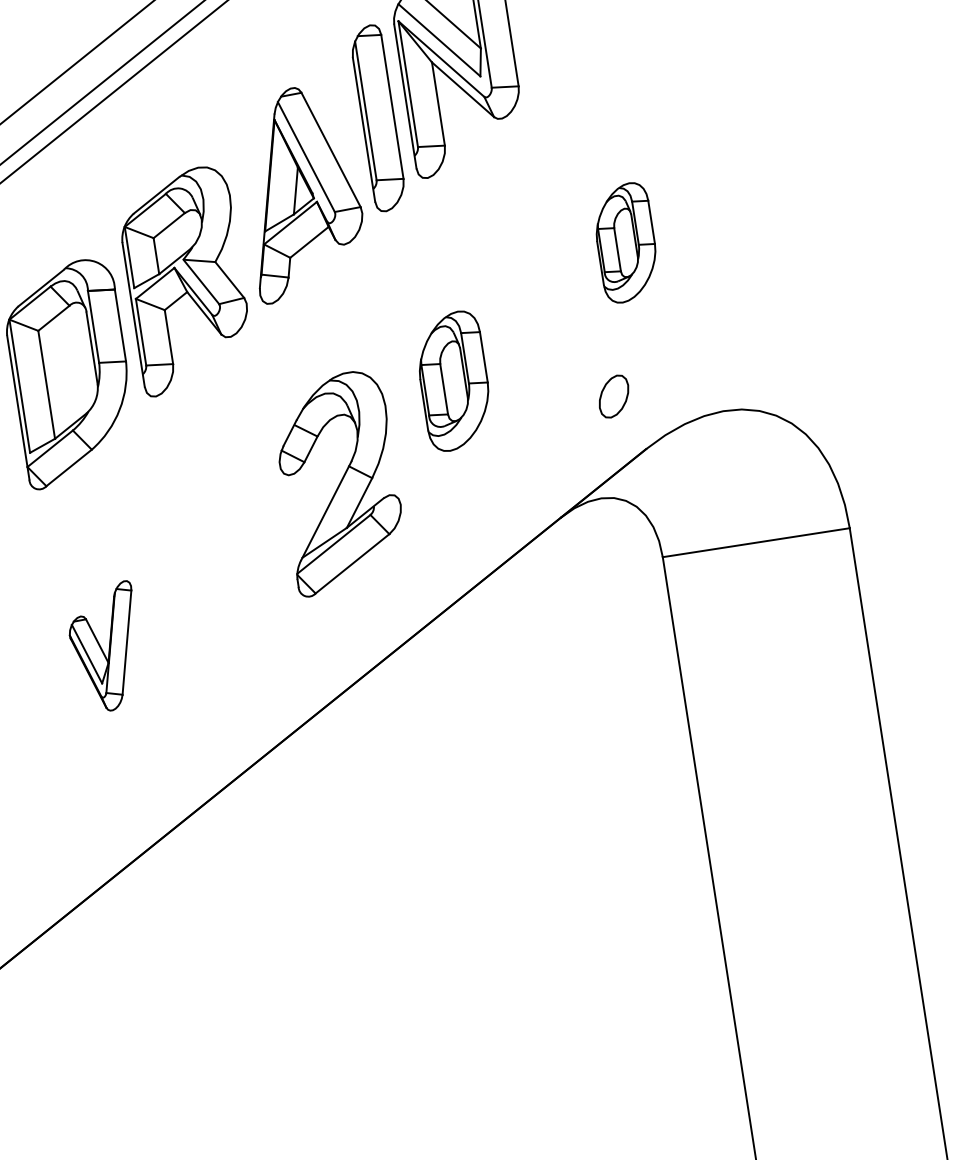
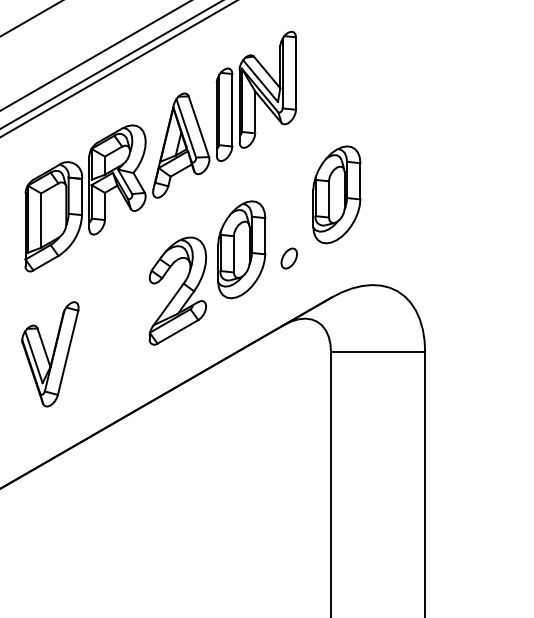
part: (625, 242) -> (336, 194), size x1.67
part: (453, 380) -> (241, 249), size x1.43
part: (612, 396) -> (288, 258), moved
part: (106, 647) -> (50, 354), size x1.67

